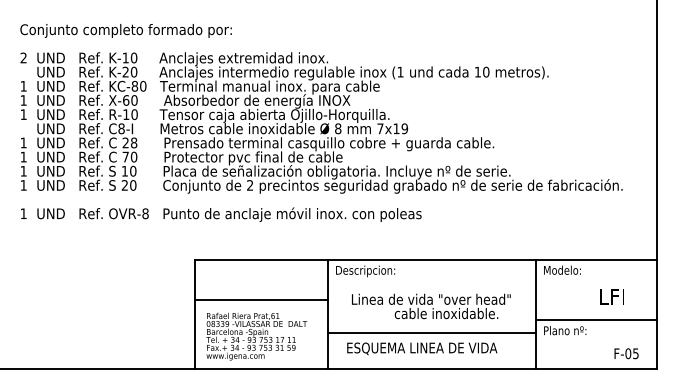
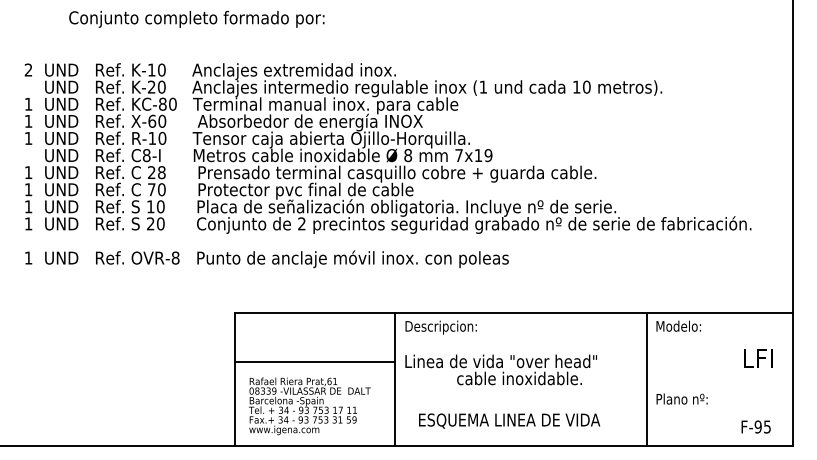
text: (125, 30) -> (196, 18), moved
text: (611, 296) -> (757, 357), moved
text: (431, 306) -> (501, 369), moved
line: (595, 319) -> (718, 385), removed
line: (431, 332) -> (520, 401), removed
text: (628, 353) -> (758, 426), F-05 -> F-95

